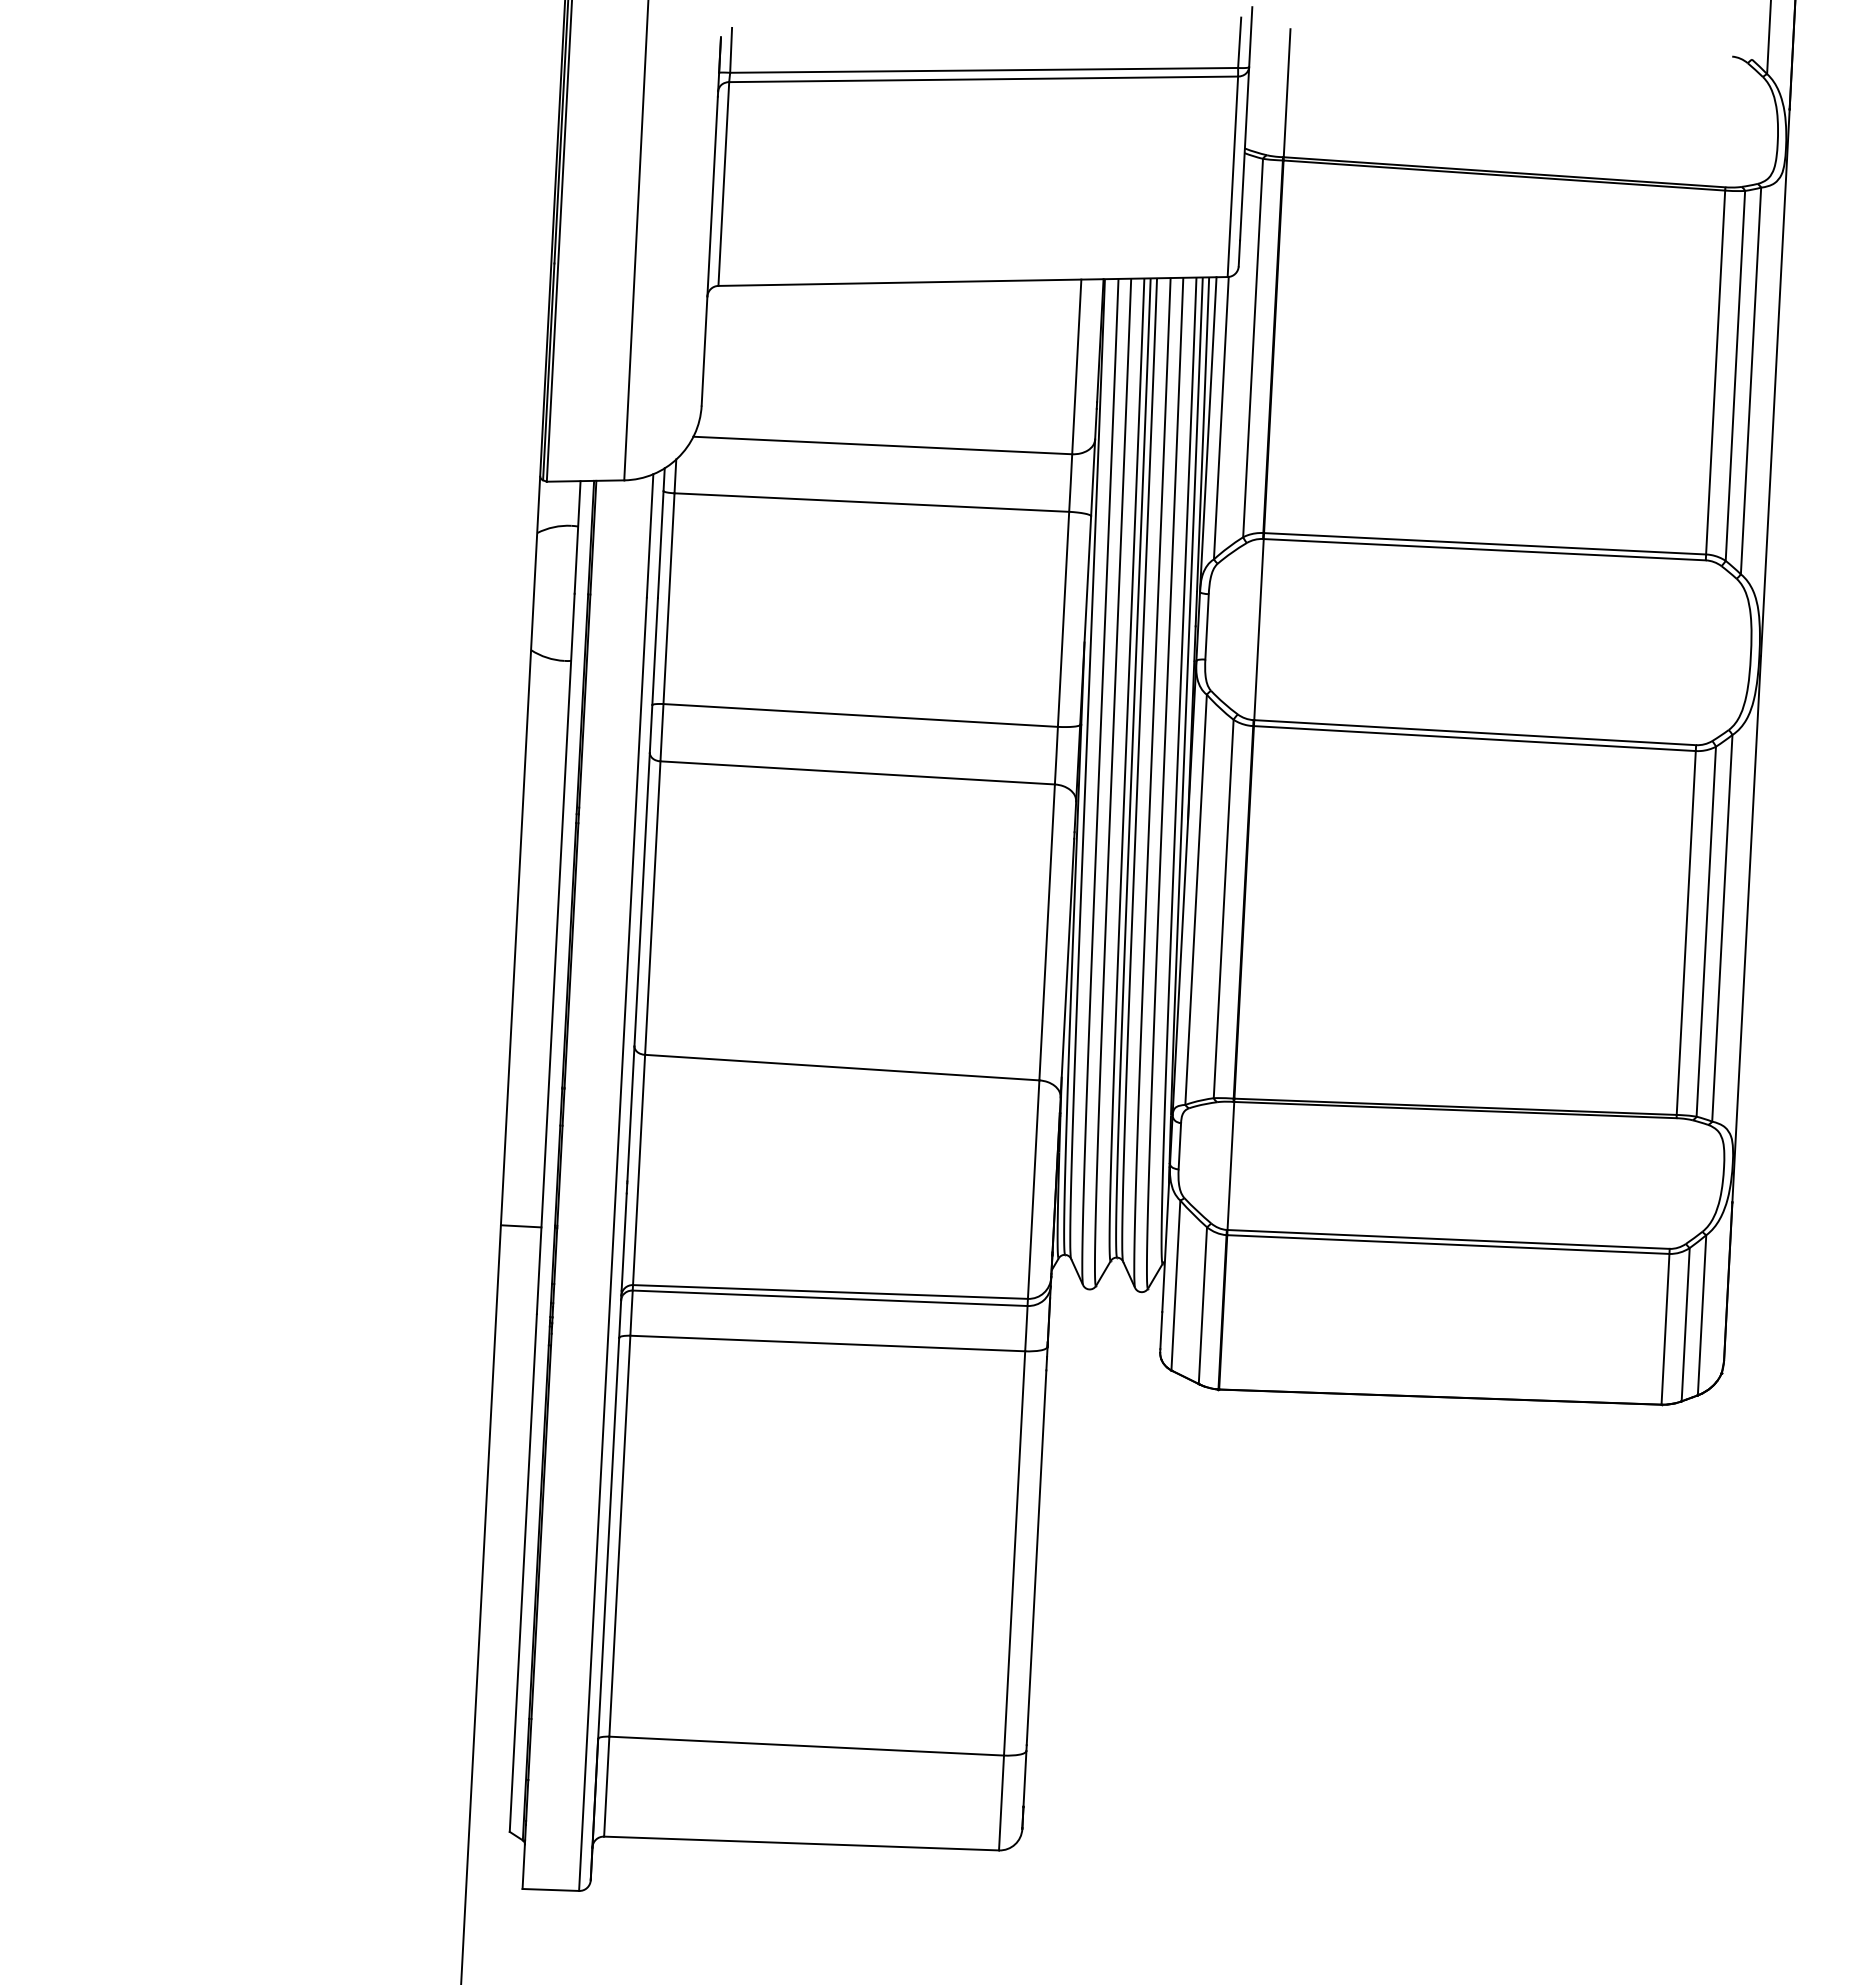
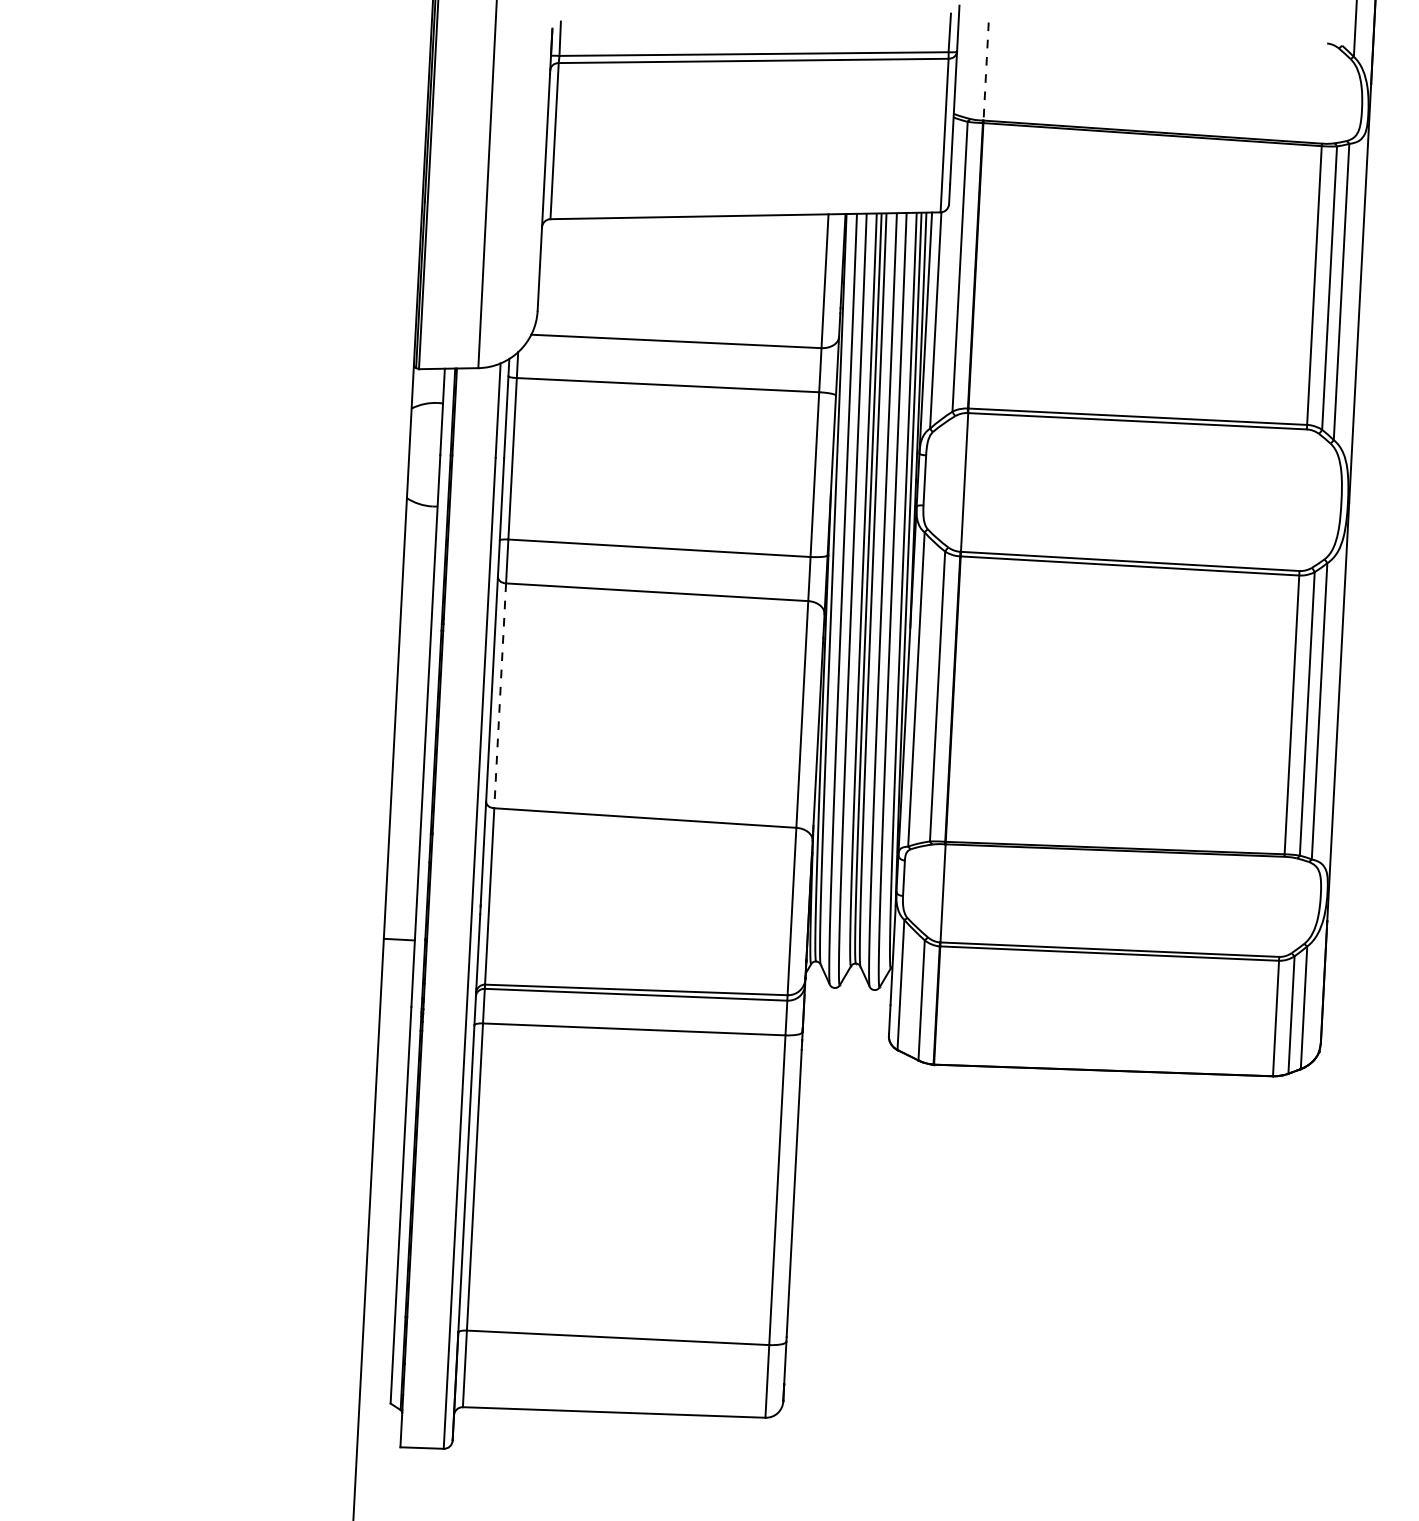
line: (1287, 93) -> (986, 71), solid -> dashed
line: (652, 908) -> (499, 696), solid -> dashed

